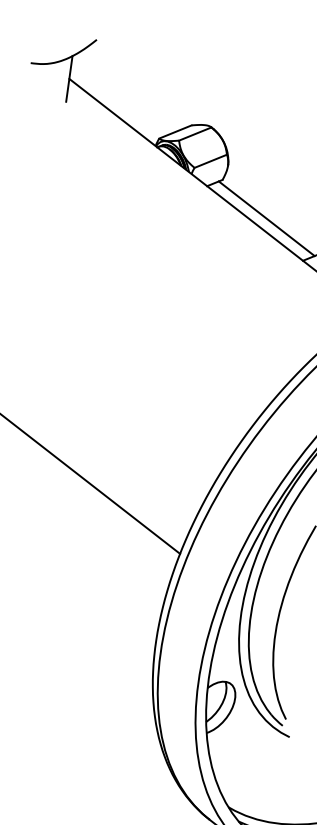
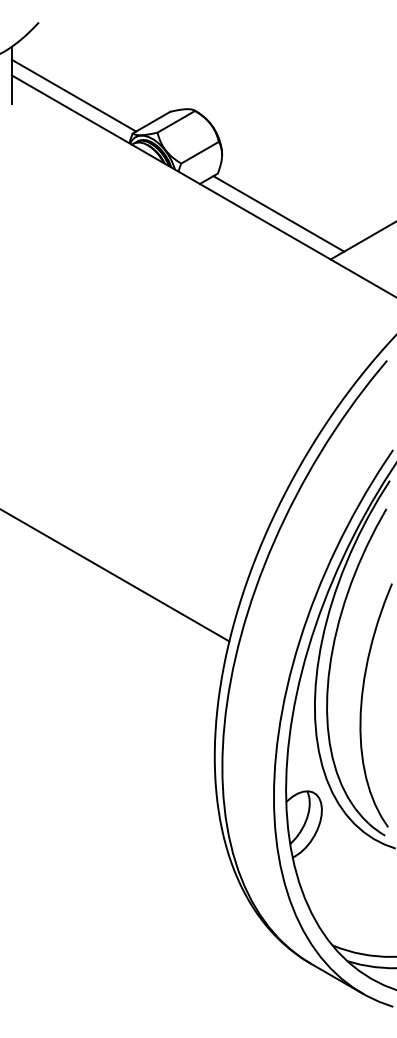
line: (116, 101) -> (73, 95), added

